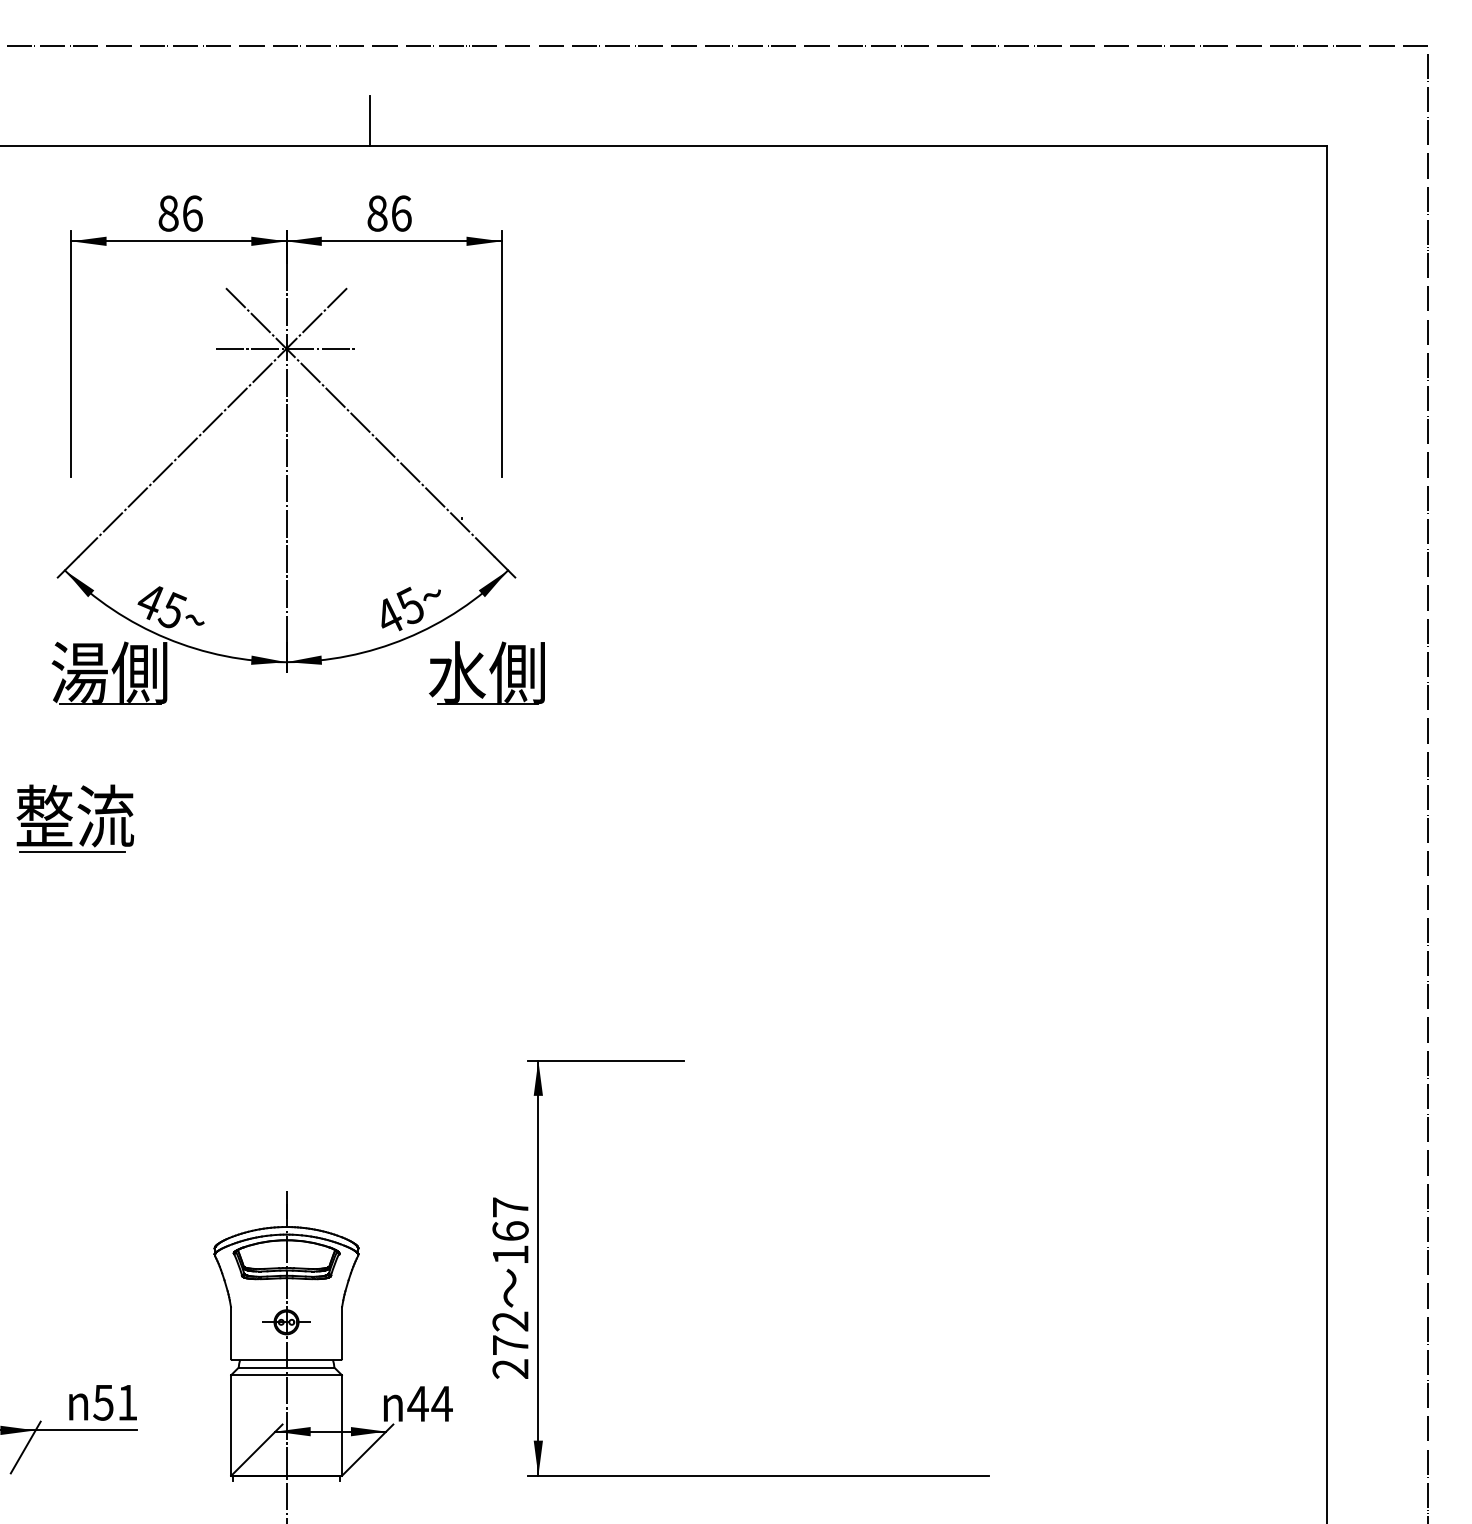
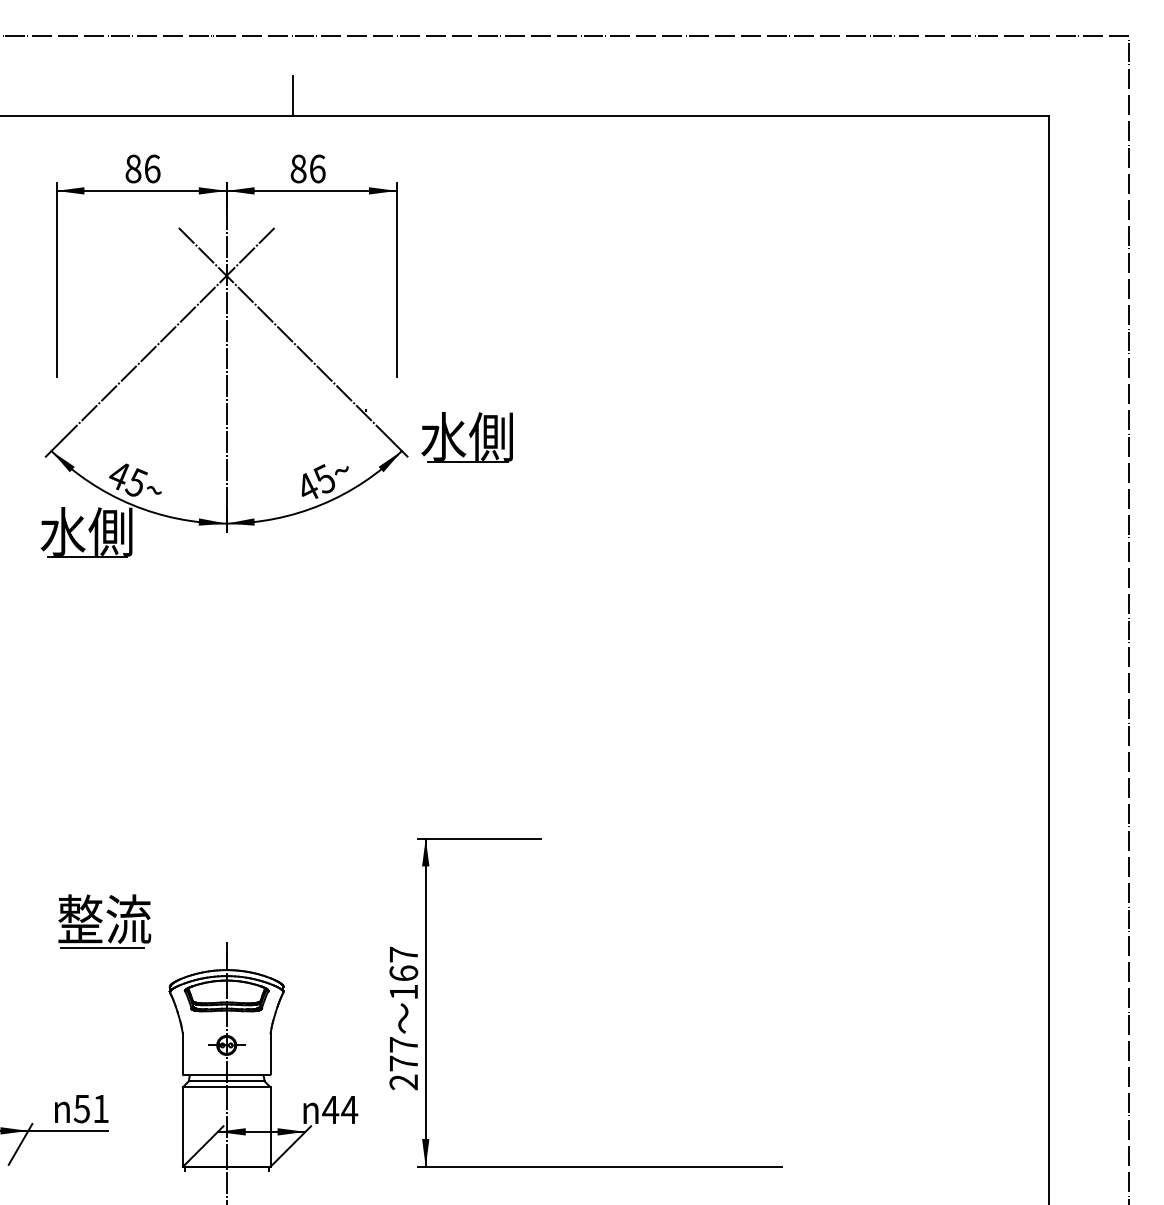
line: (286, 348) -> (226, 275), removed
text: (78, 672) -> (62, 531), 湯側 -> 水側
part: (486, 673) -> (466, 437), moved
part: (75, 818) -> (104, 921), moved
text: (510, 1321) -> (403, 1044), 272 -> 277

